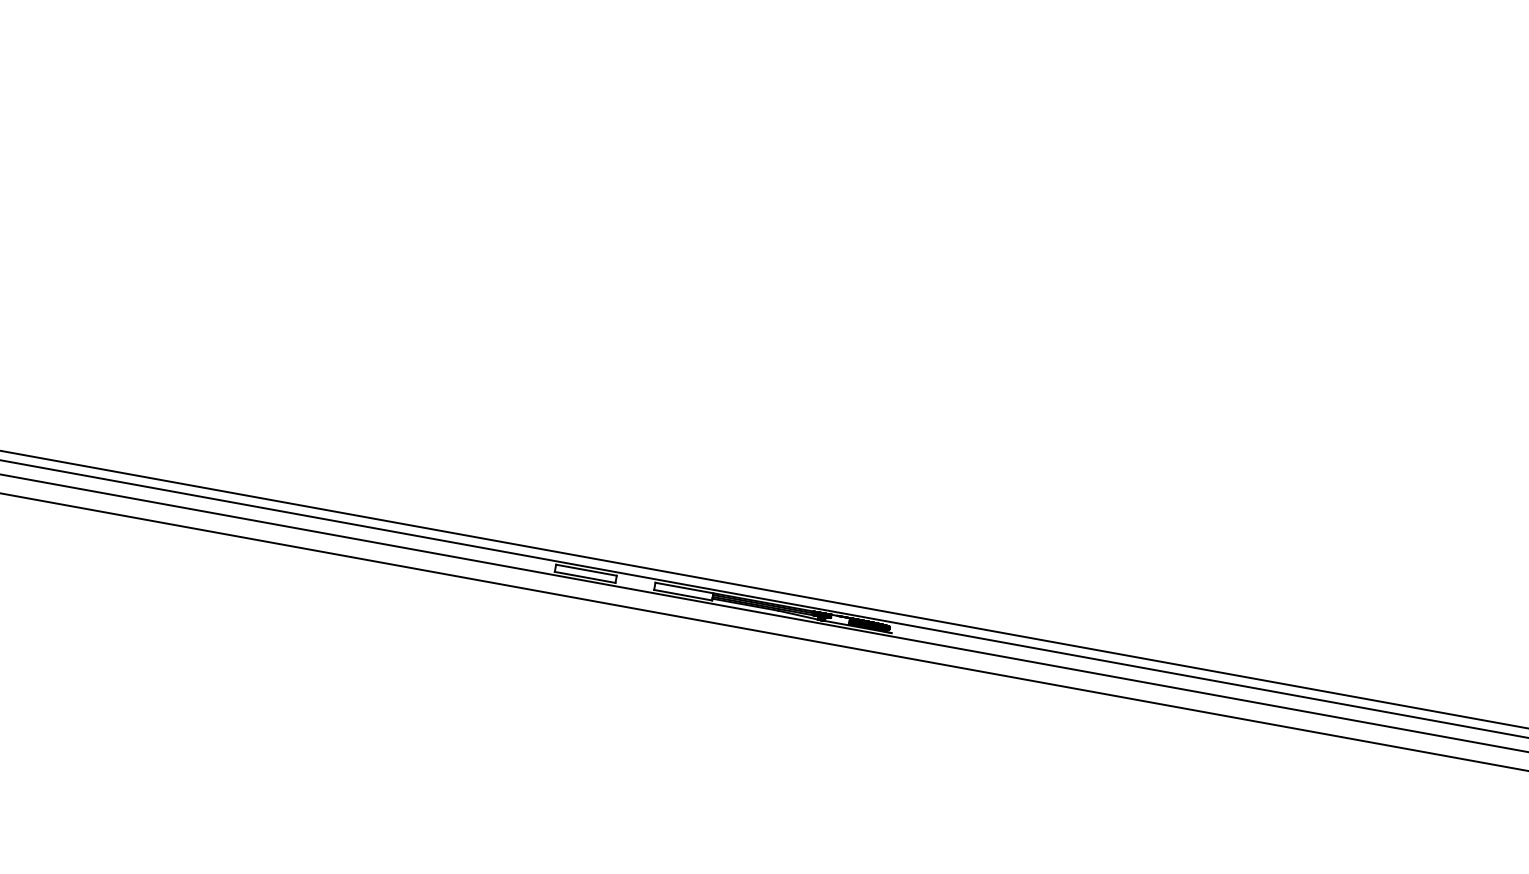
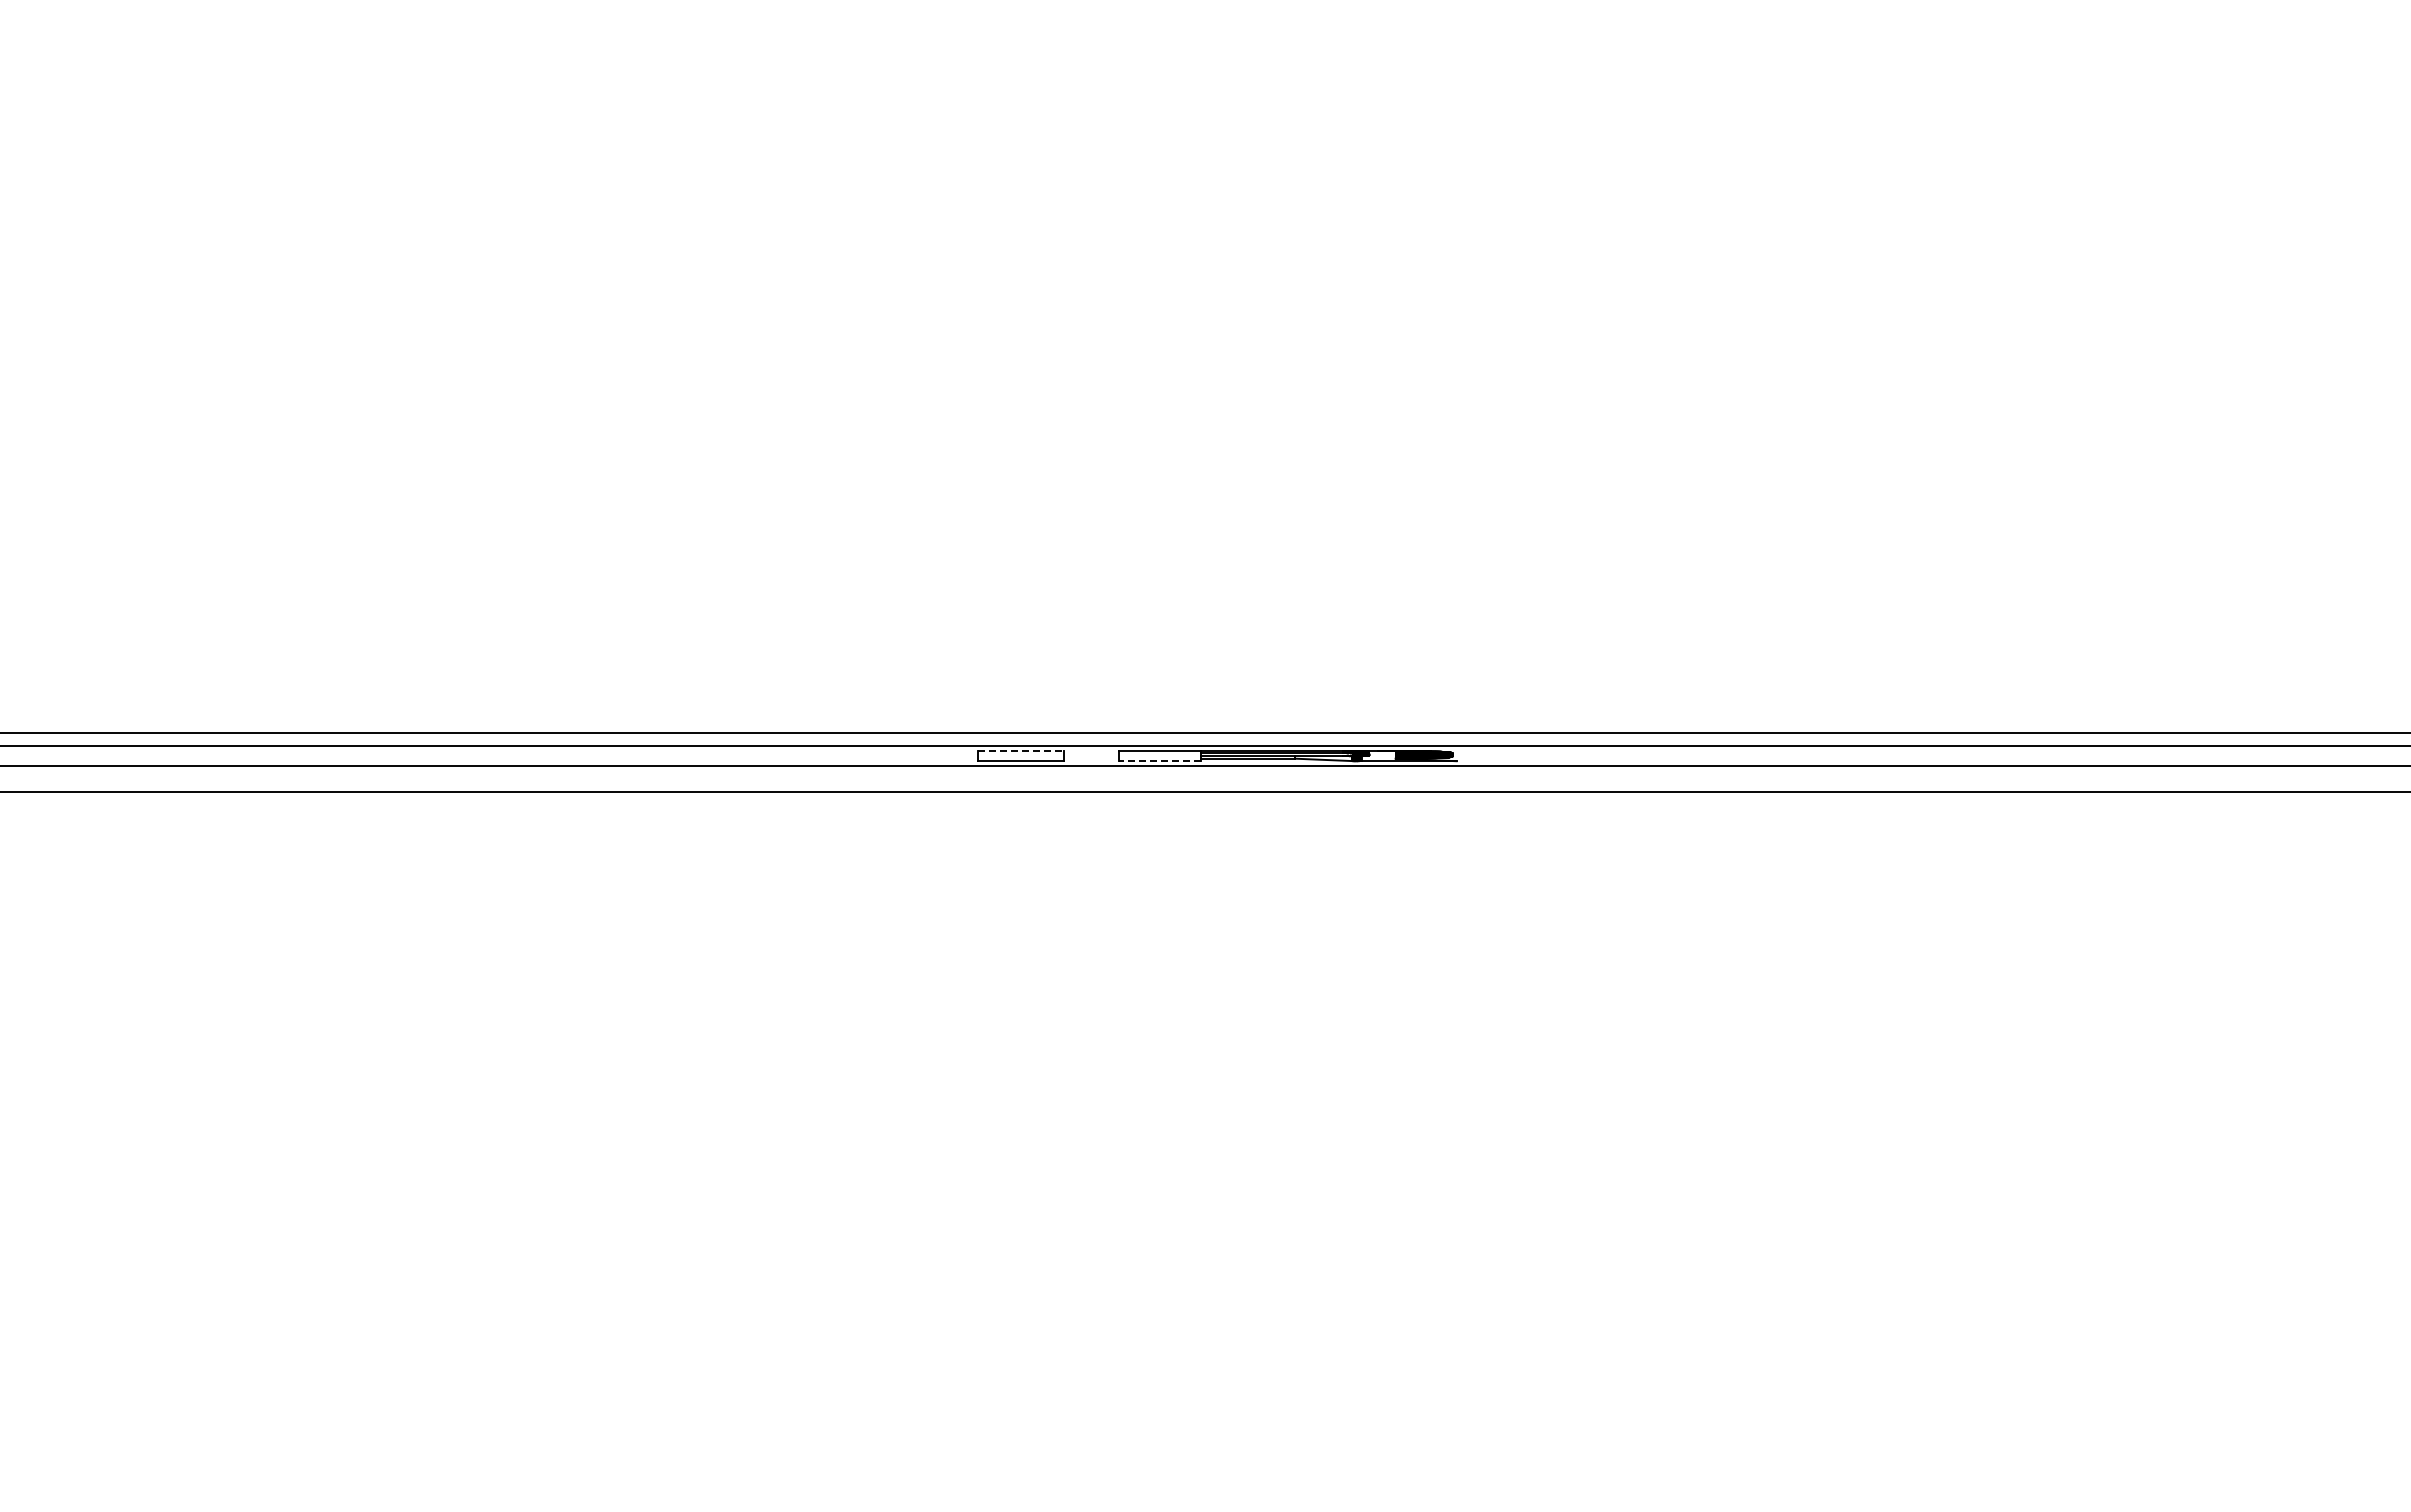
line: (587, 569) -> (1021, 750), solid -> dashed
line: (682, 595) -> (1159, 761), solid -> dashed

